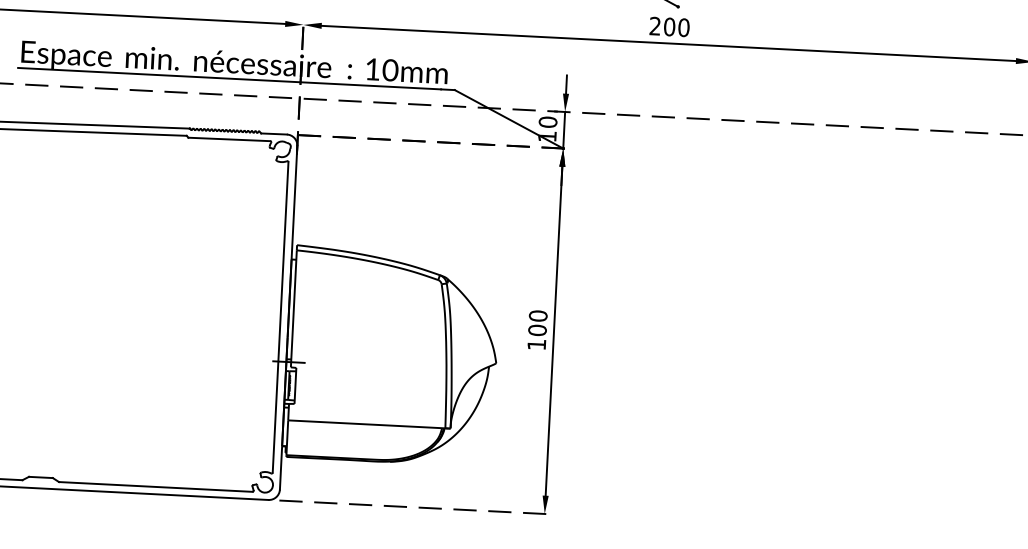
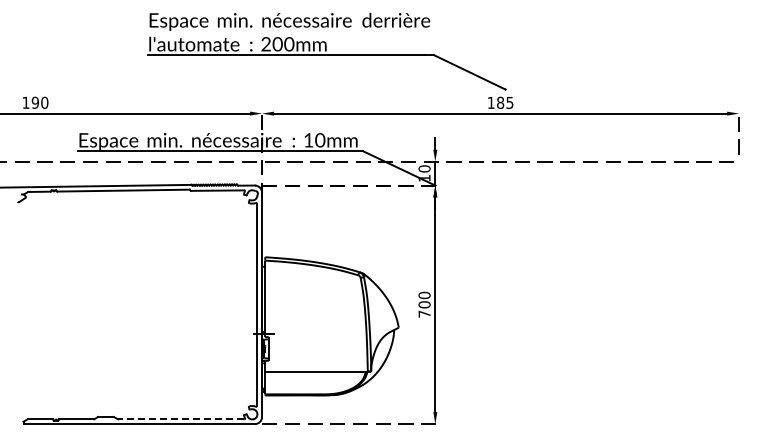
text: (669, 26) -> (500, 102), 200 -> 185
text: (536, 343) -> (424, 313), 100 -> 700
line: (154, 487) -> (180, 419), solid -> dashed

